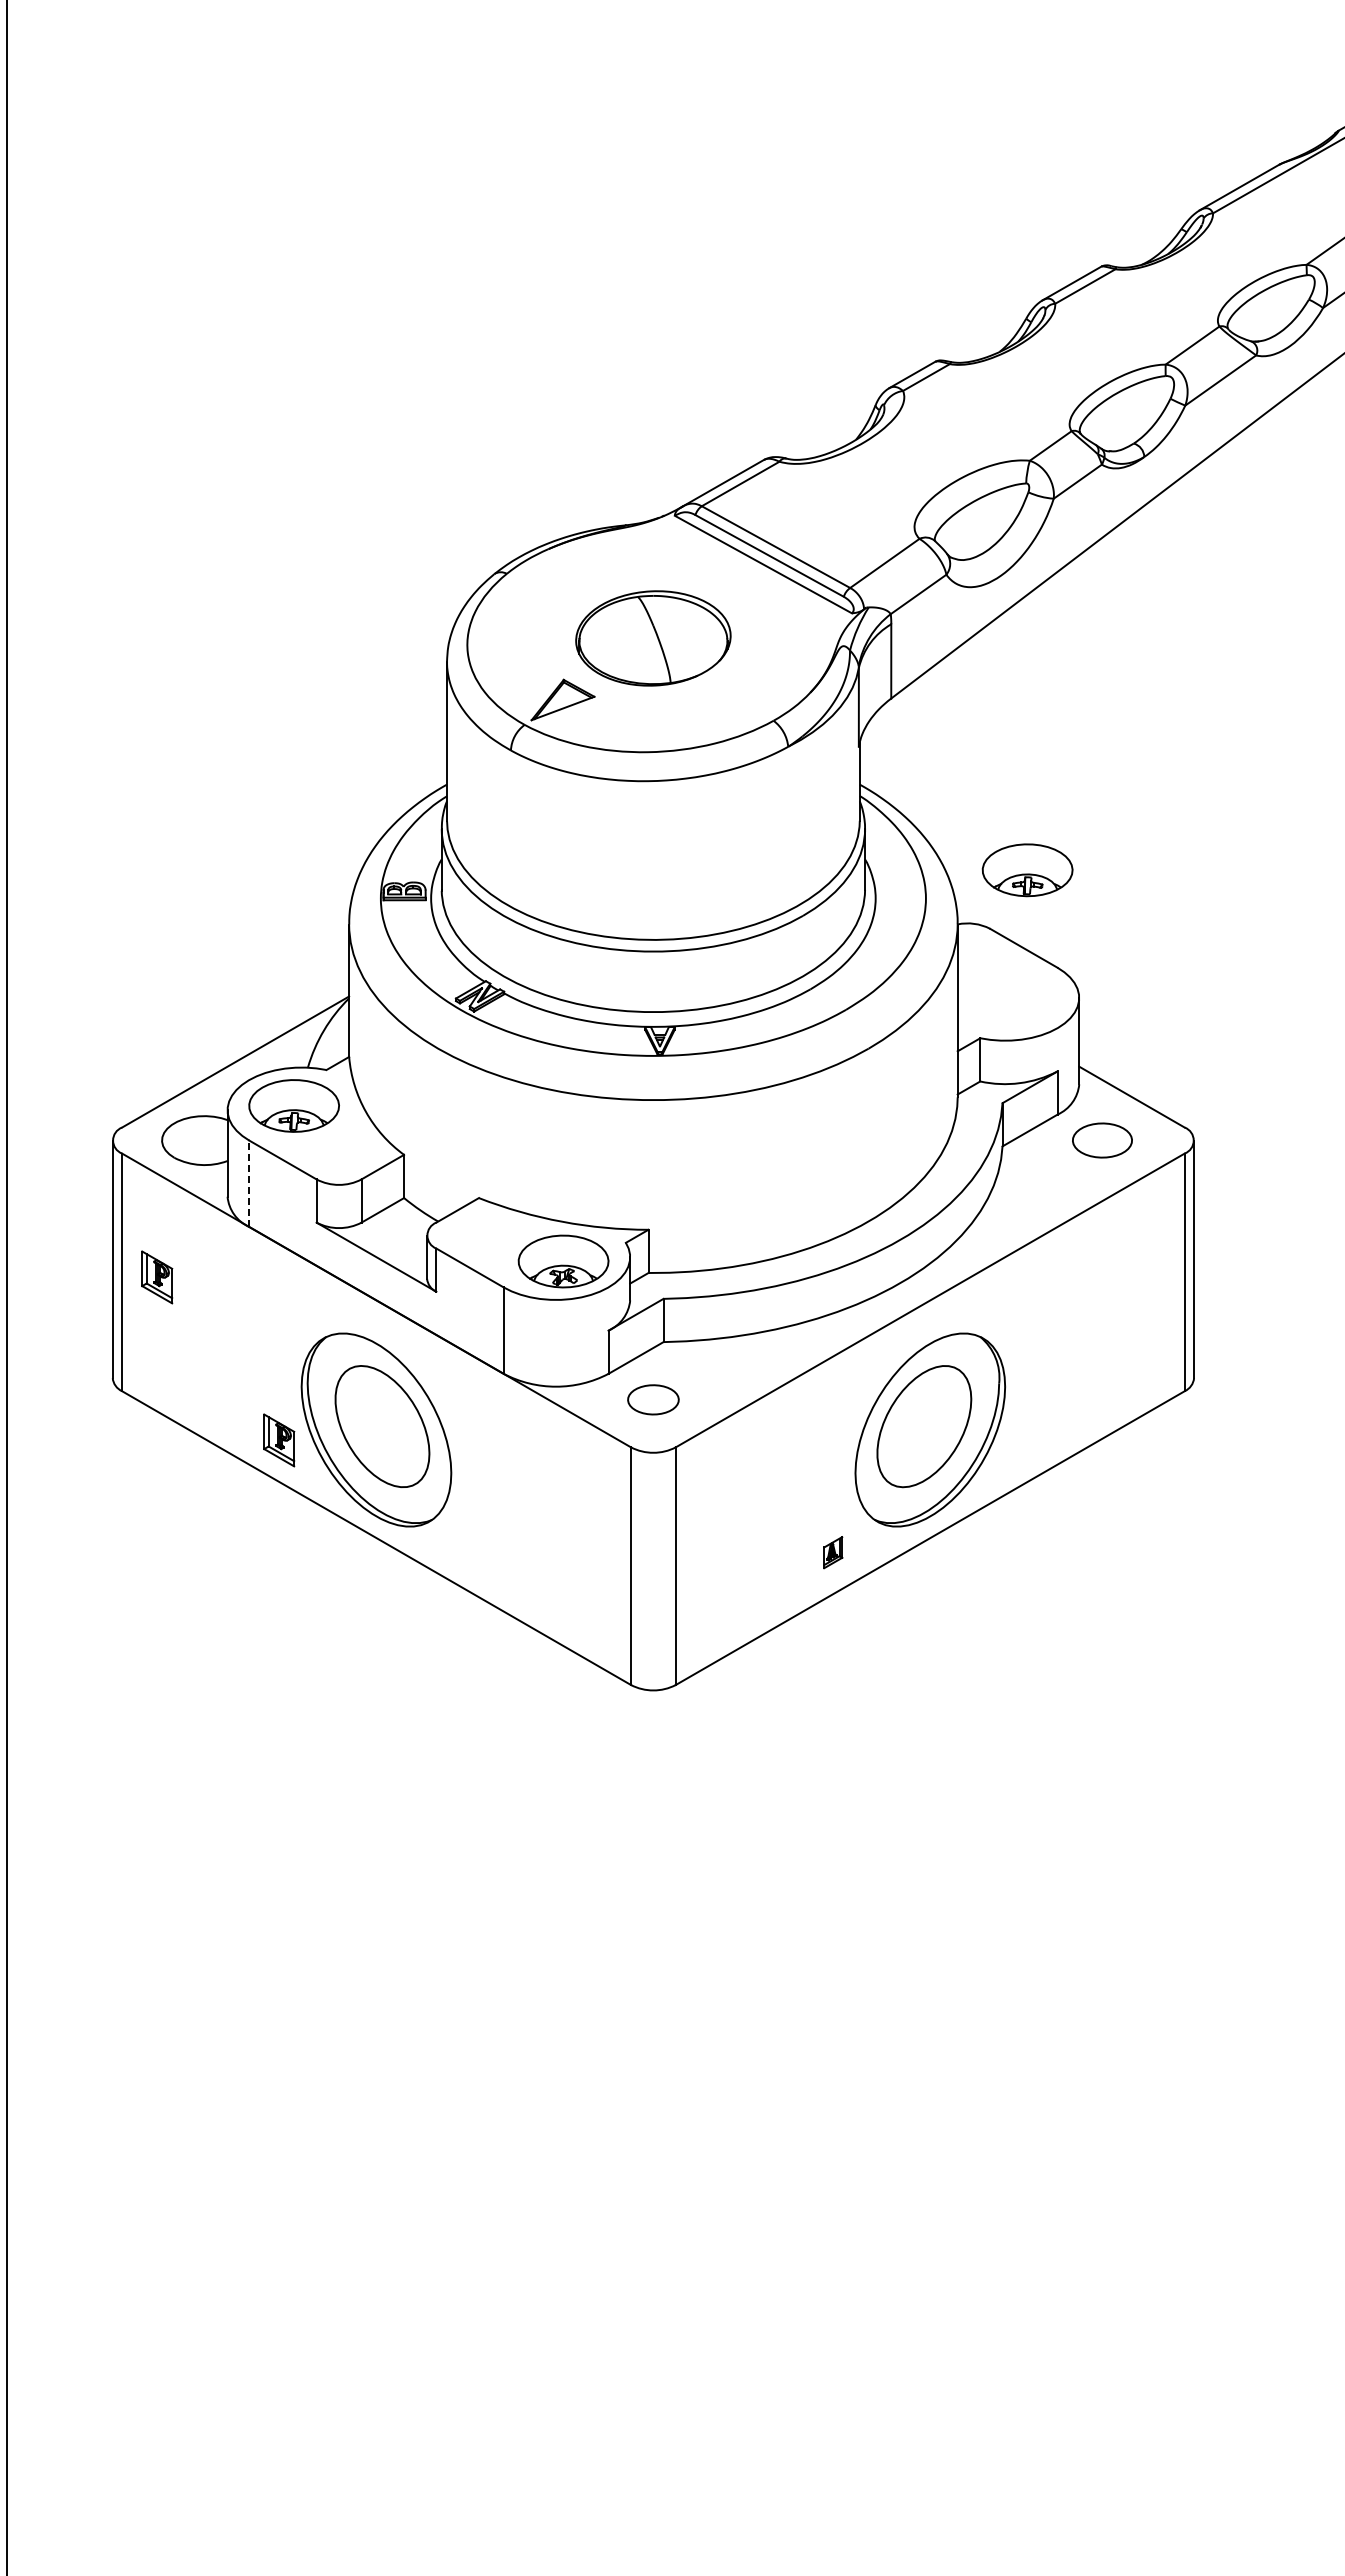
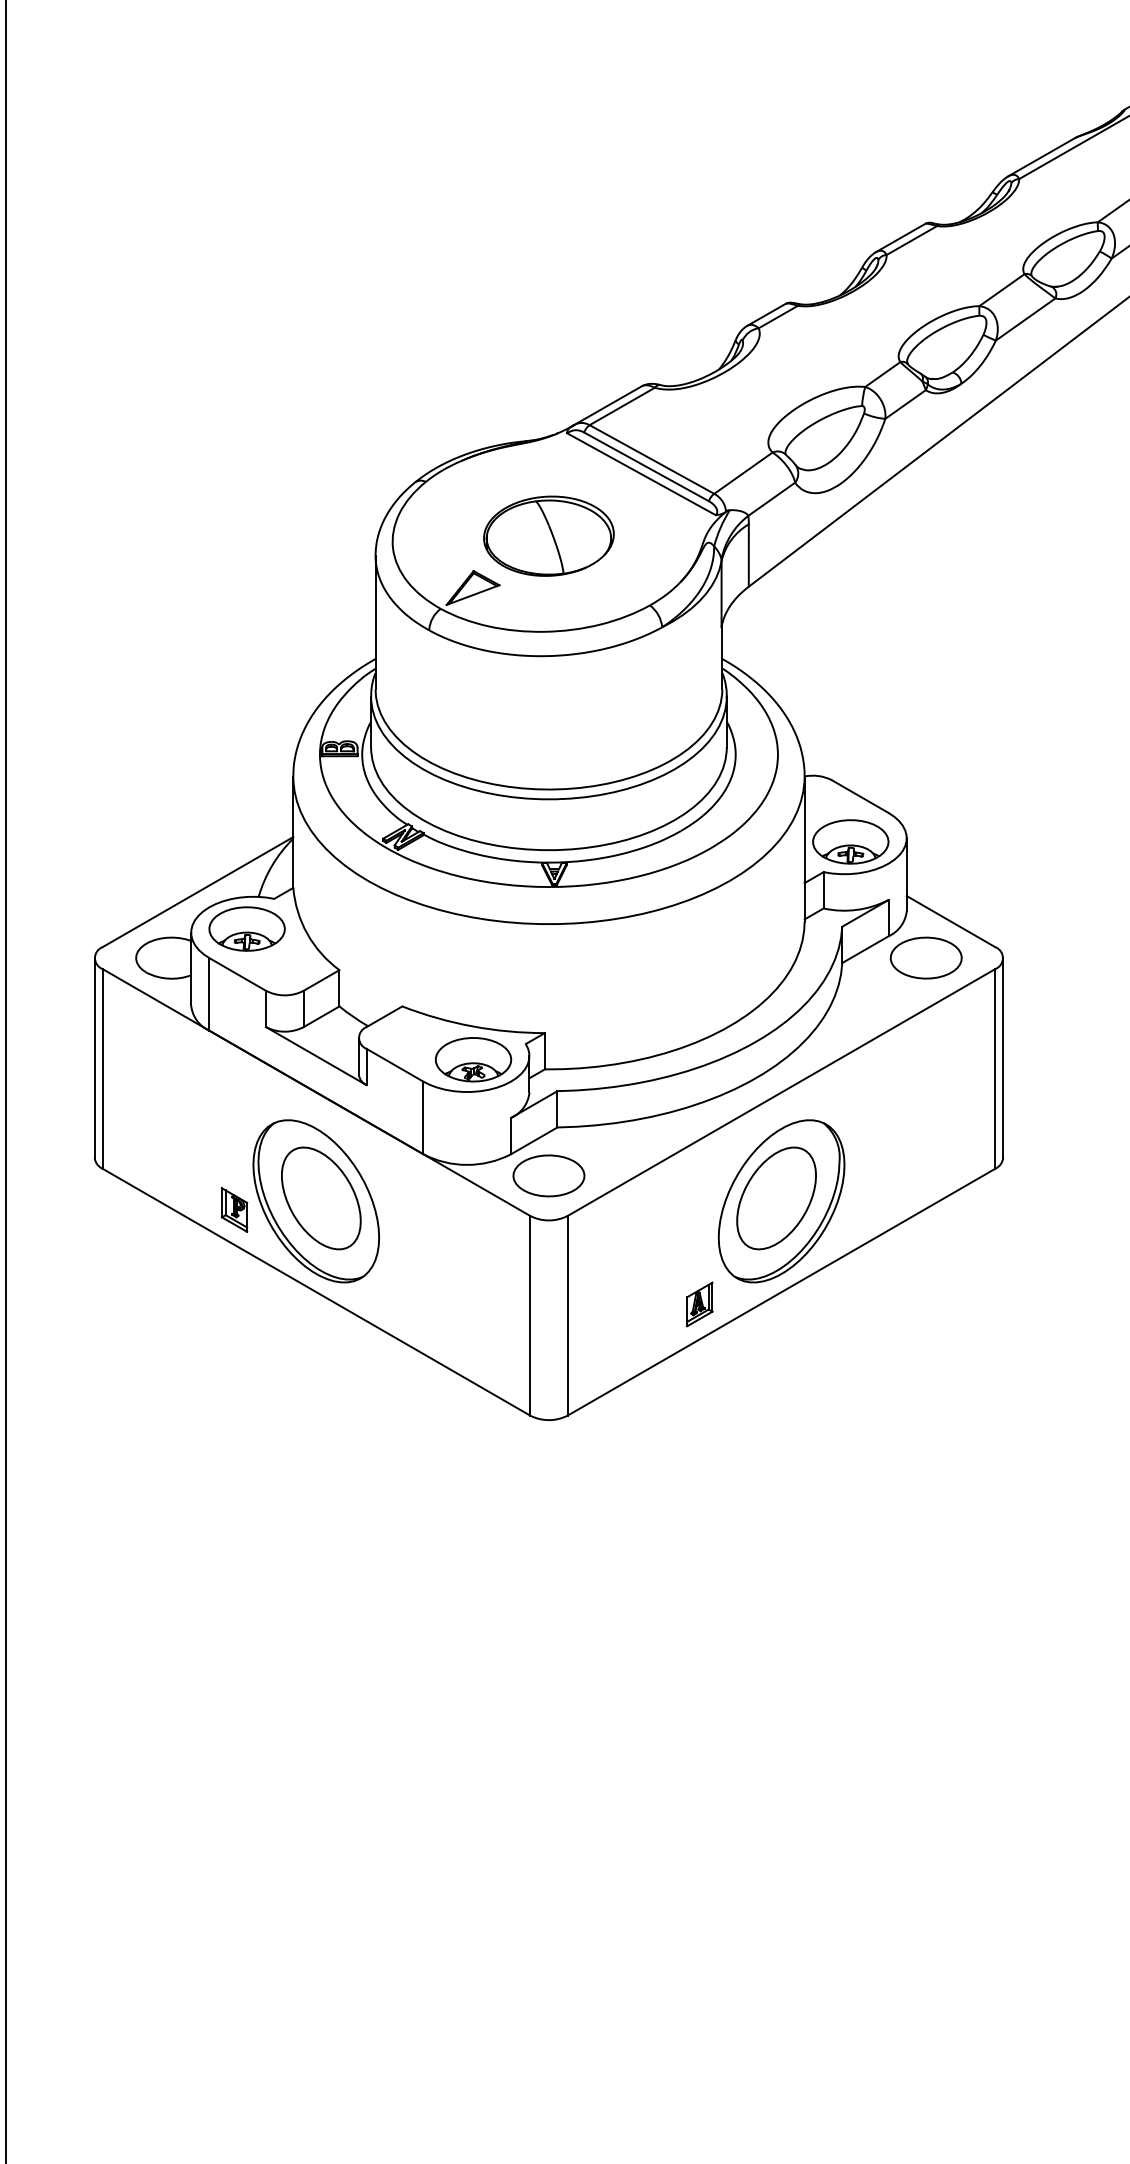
part: (1027, 870) -> (850, 842), moved
part: (1102, 1140) -> (926, 958), size x1.43
line: (249, 1183) -> (209, 994), dashed -> solid
part: (157, 1277) -> (132, 1073), removed
part: (653, 1399) -> (549, 1175), size x1.67
part: (833, 1552) -> (700, 1304), size x1.67

